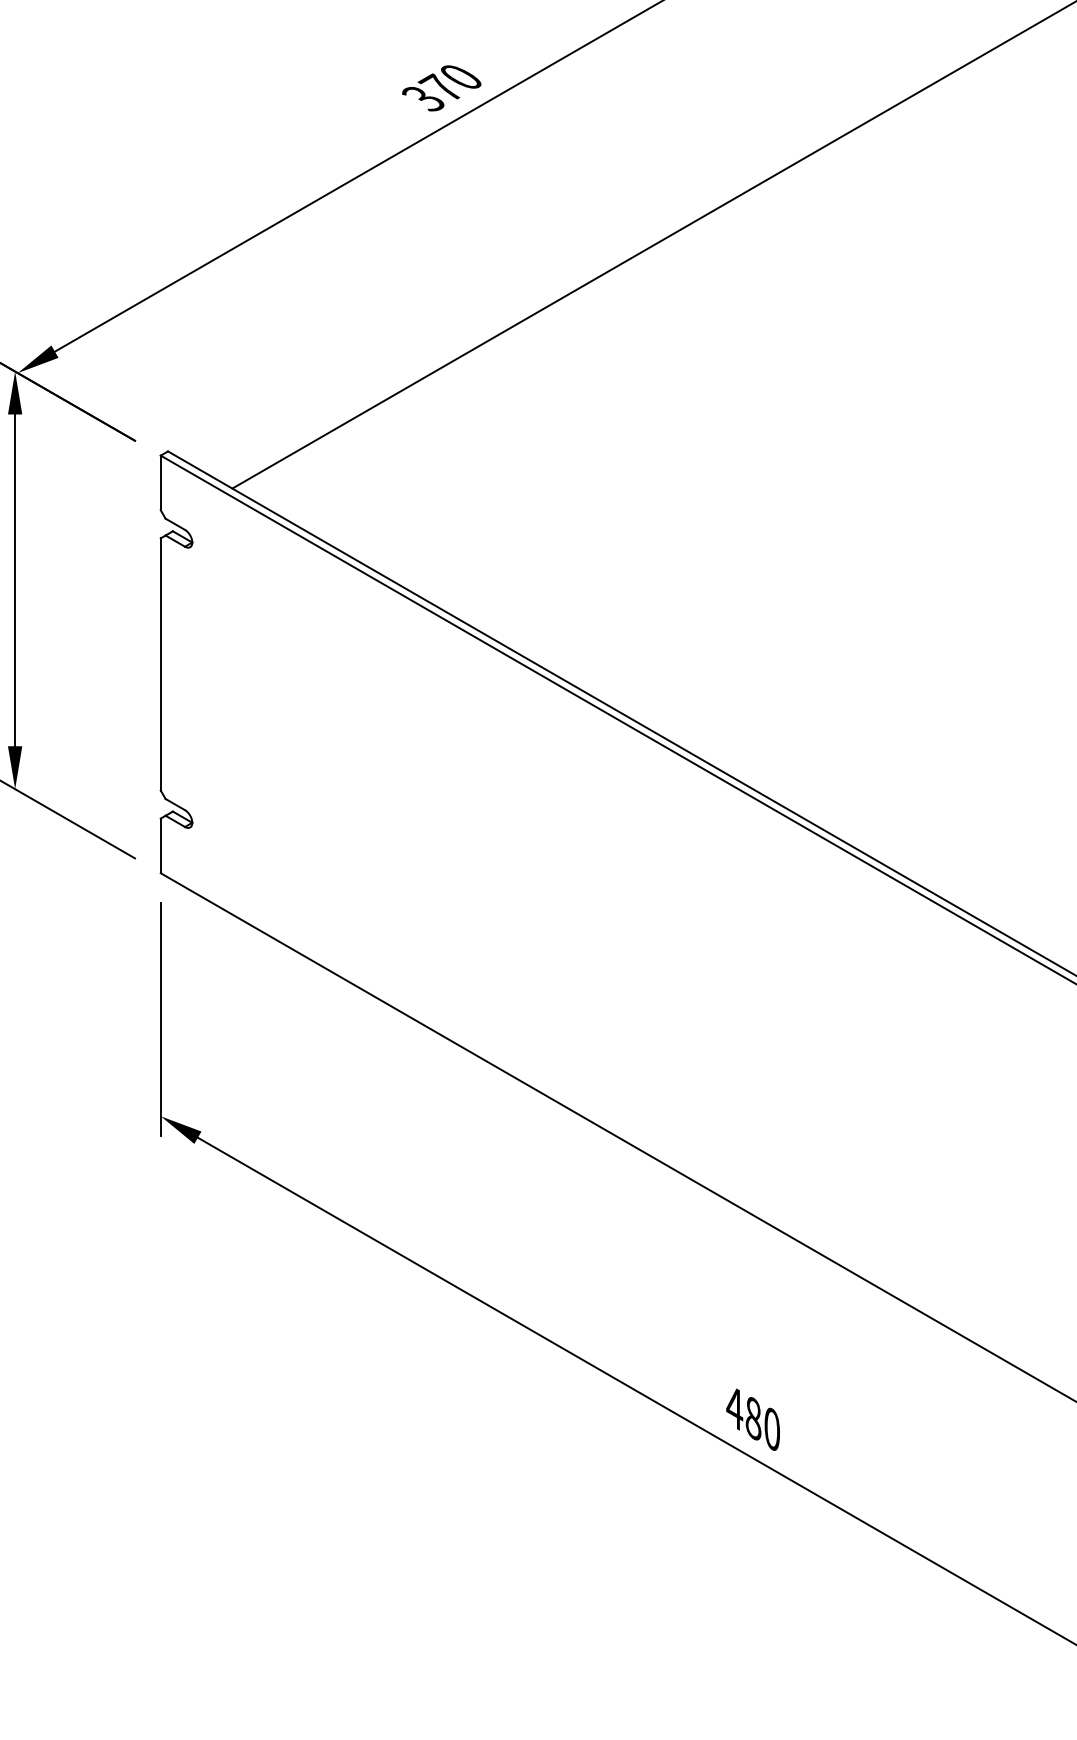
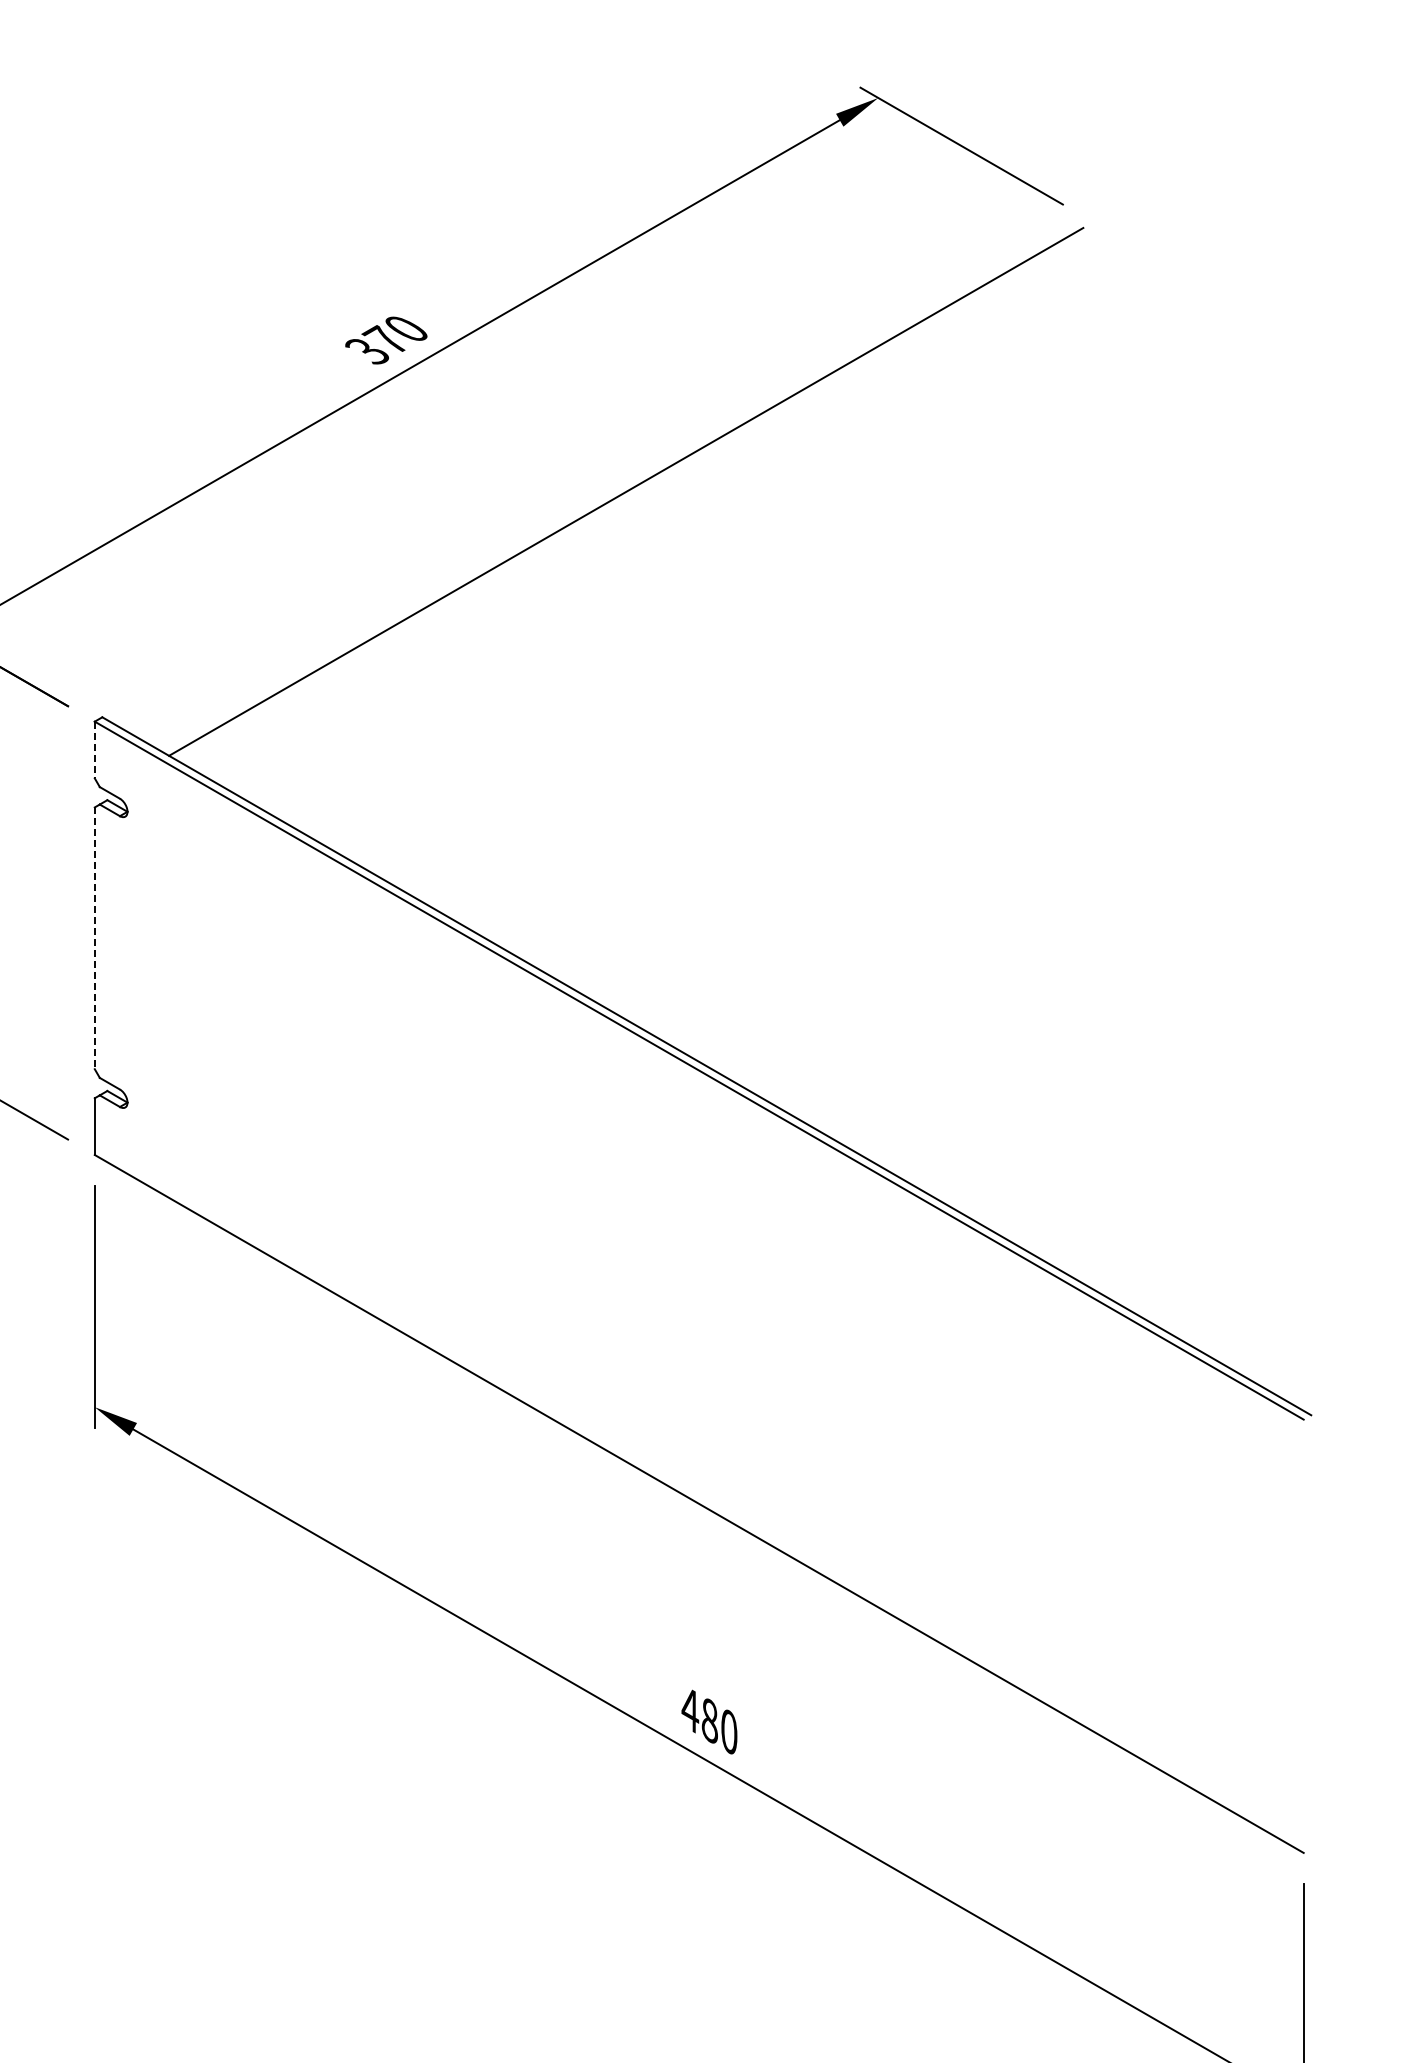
line: (160, 483) -> (94, 750), solid -> dashed
line: (160, 664) -> (94, 938), solid -> dashed

